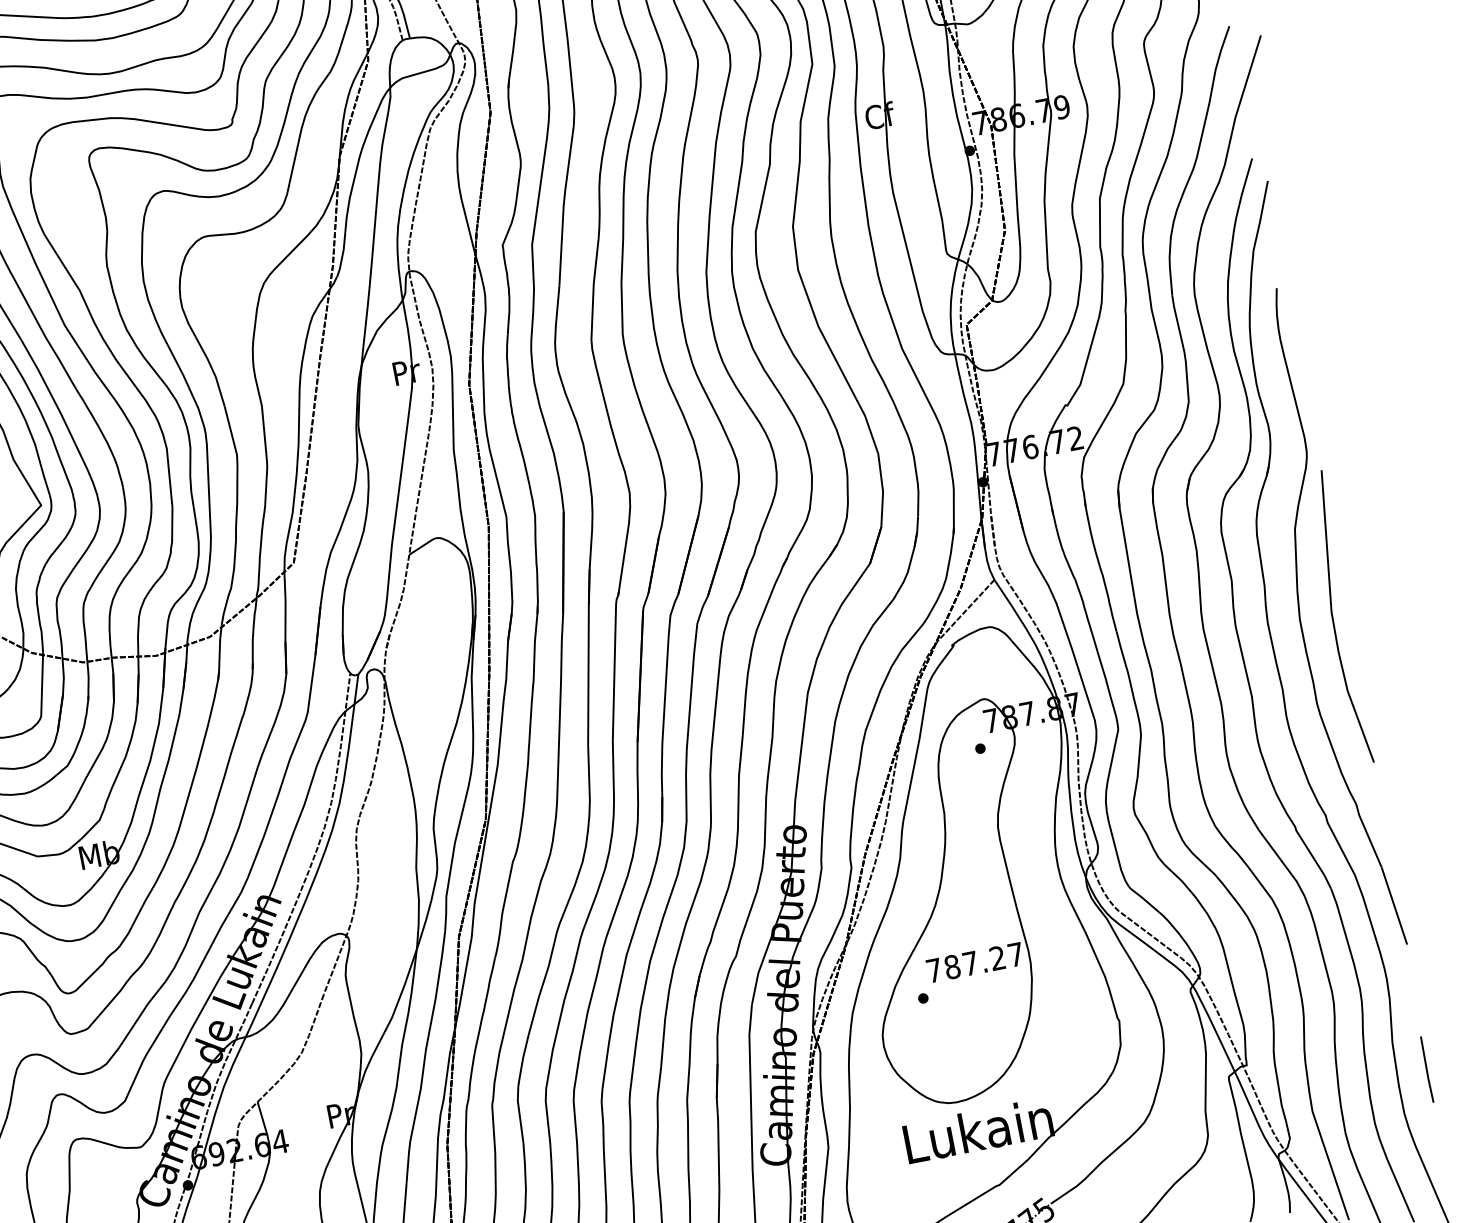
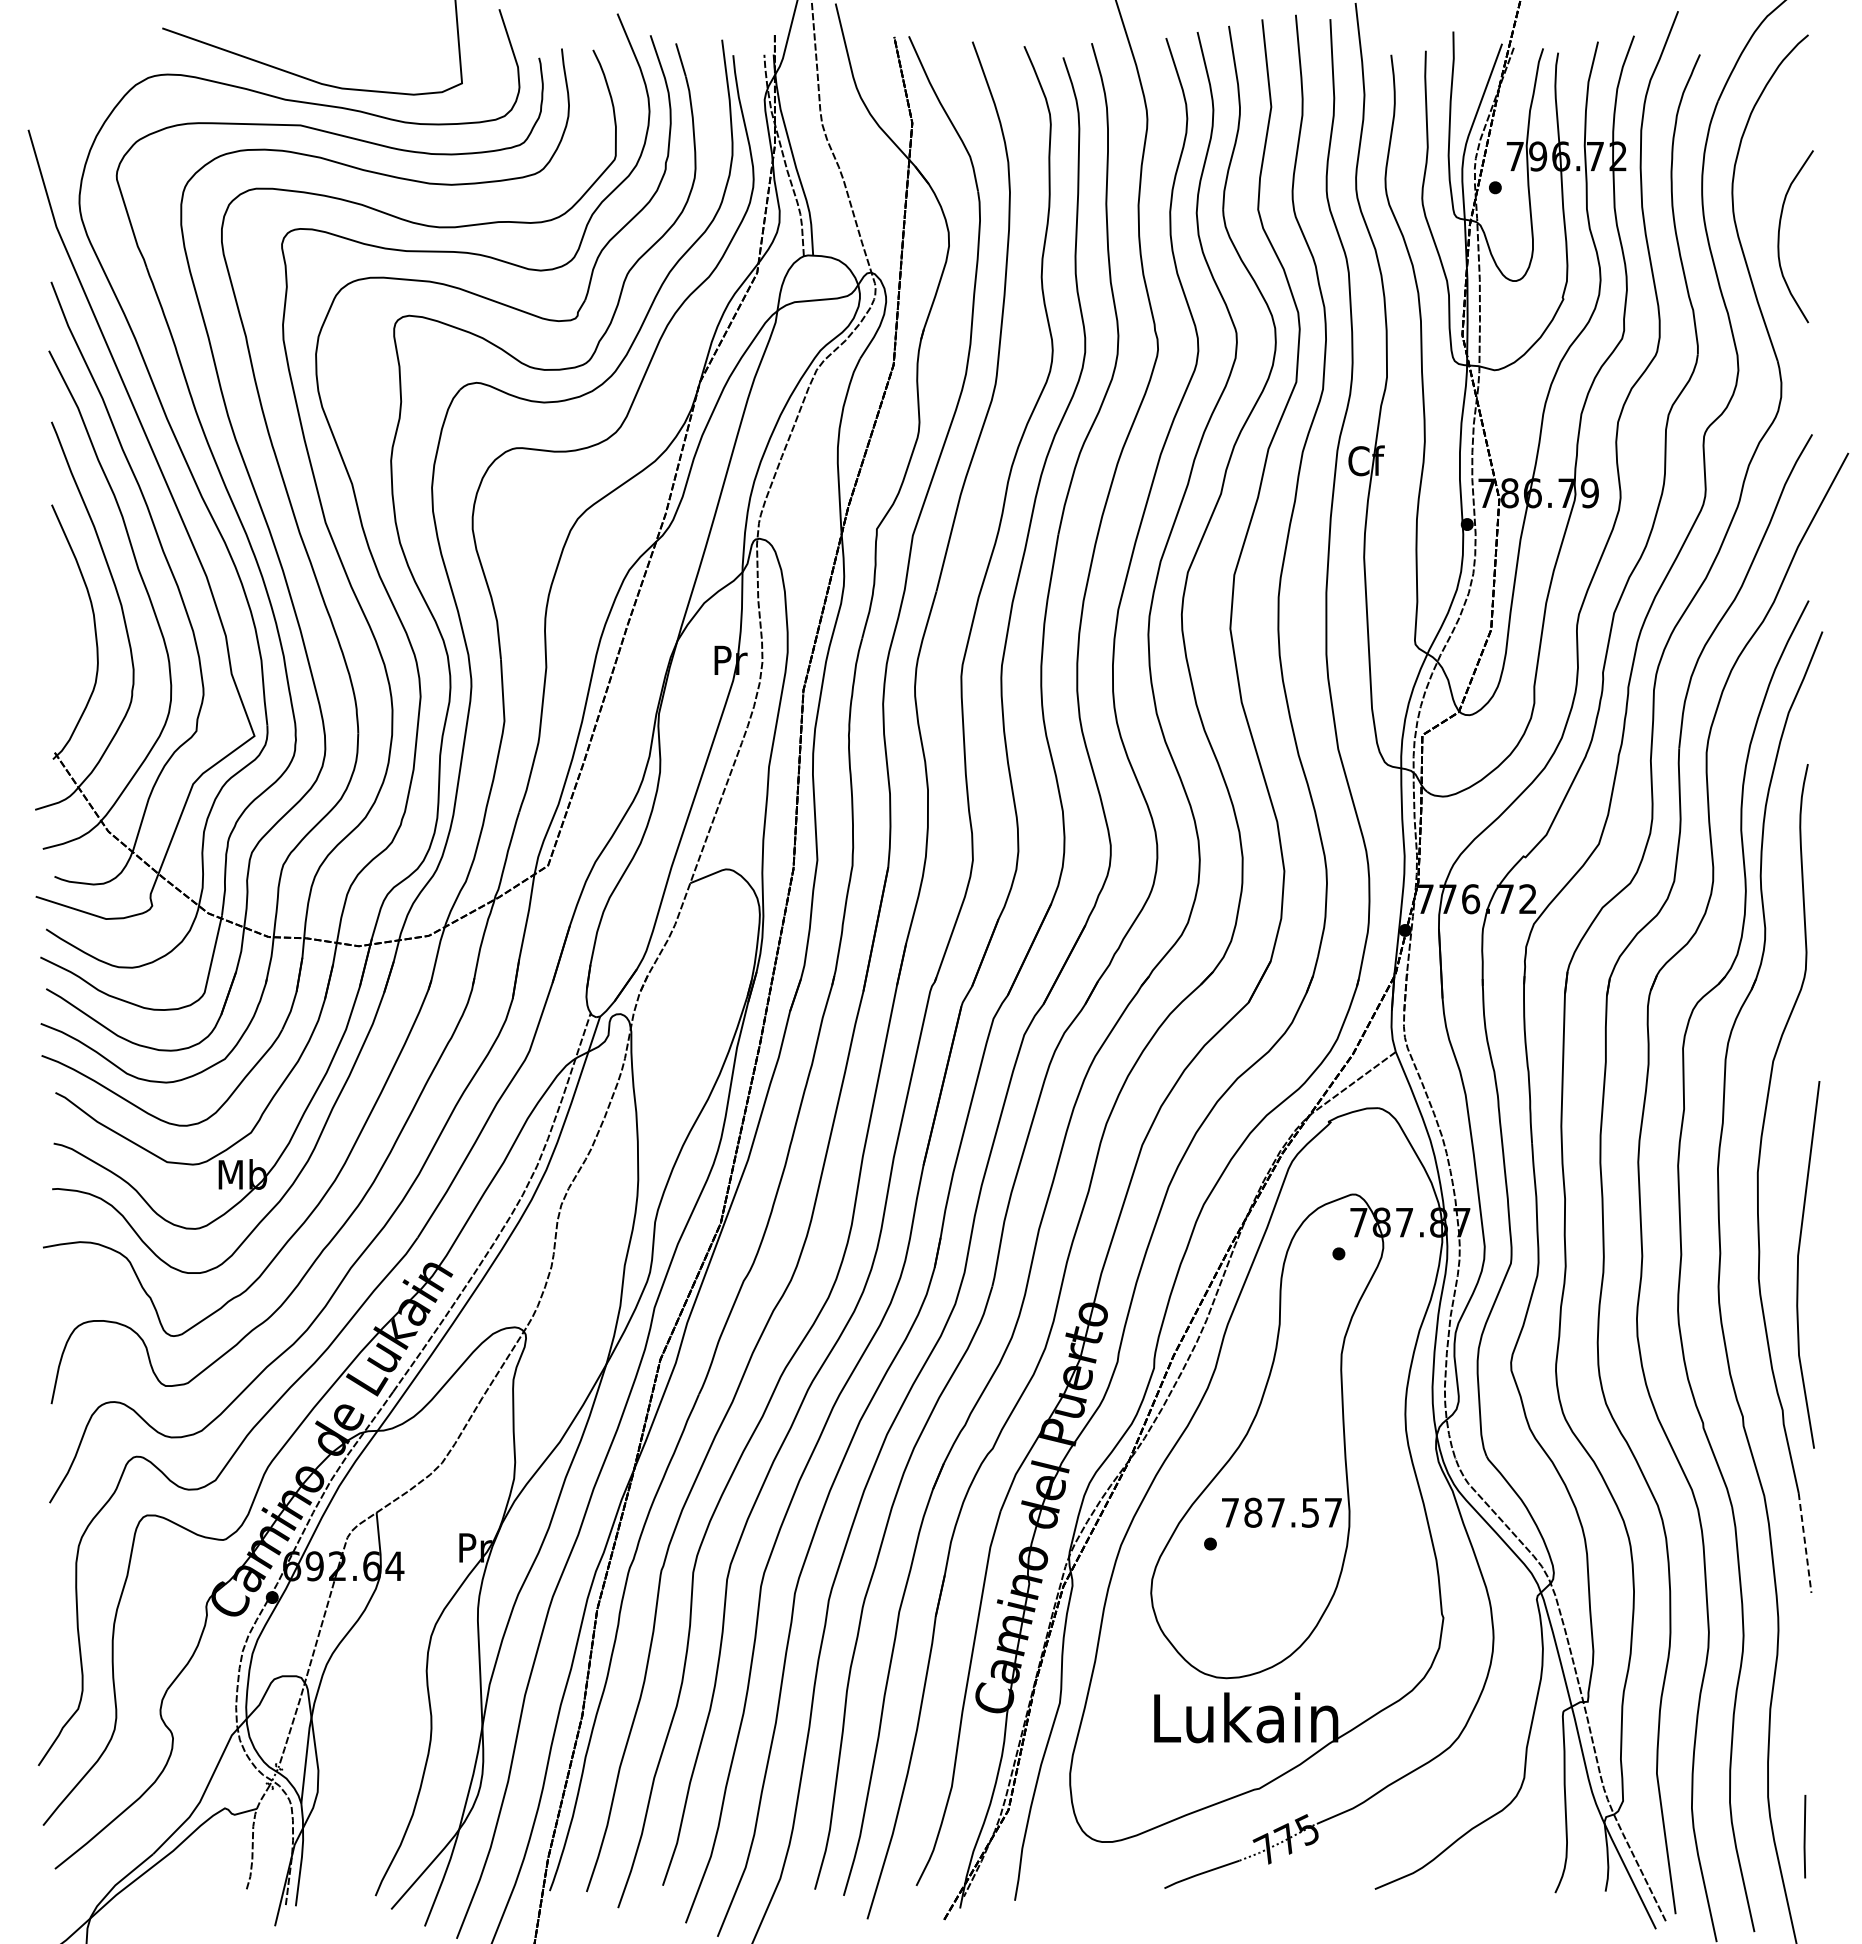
line: (1333, 618) -> (1798, 1264), moved
line: (1394, 906) -> (1805, 1543), solid -> dashed
text: (996, 958) -> (1309, 1512), 787.27 -> 787.57
line: (1426, 1069) -> (1804, 1836), moved

